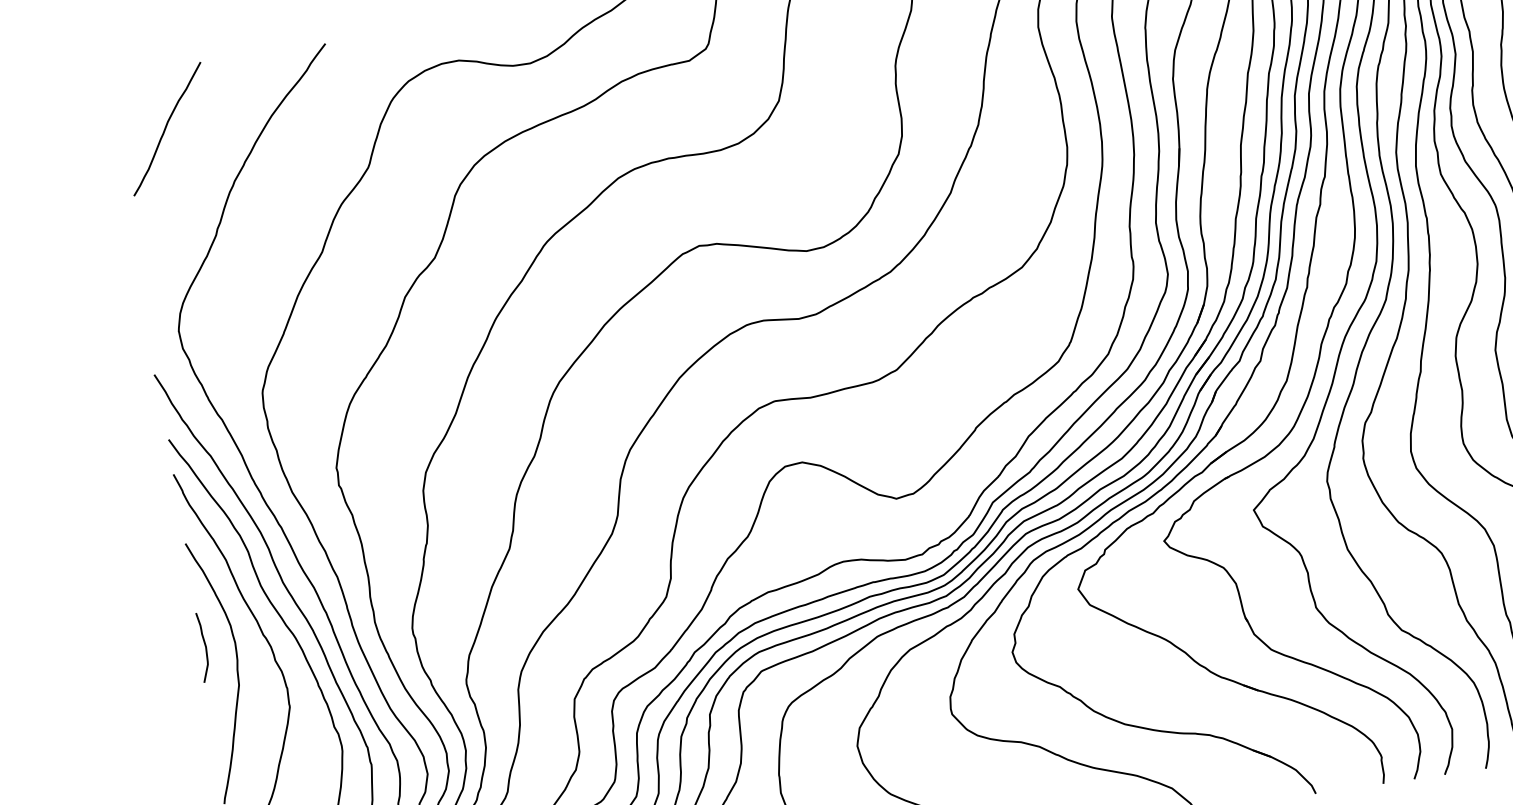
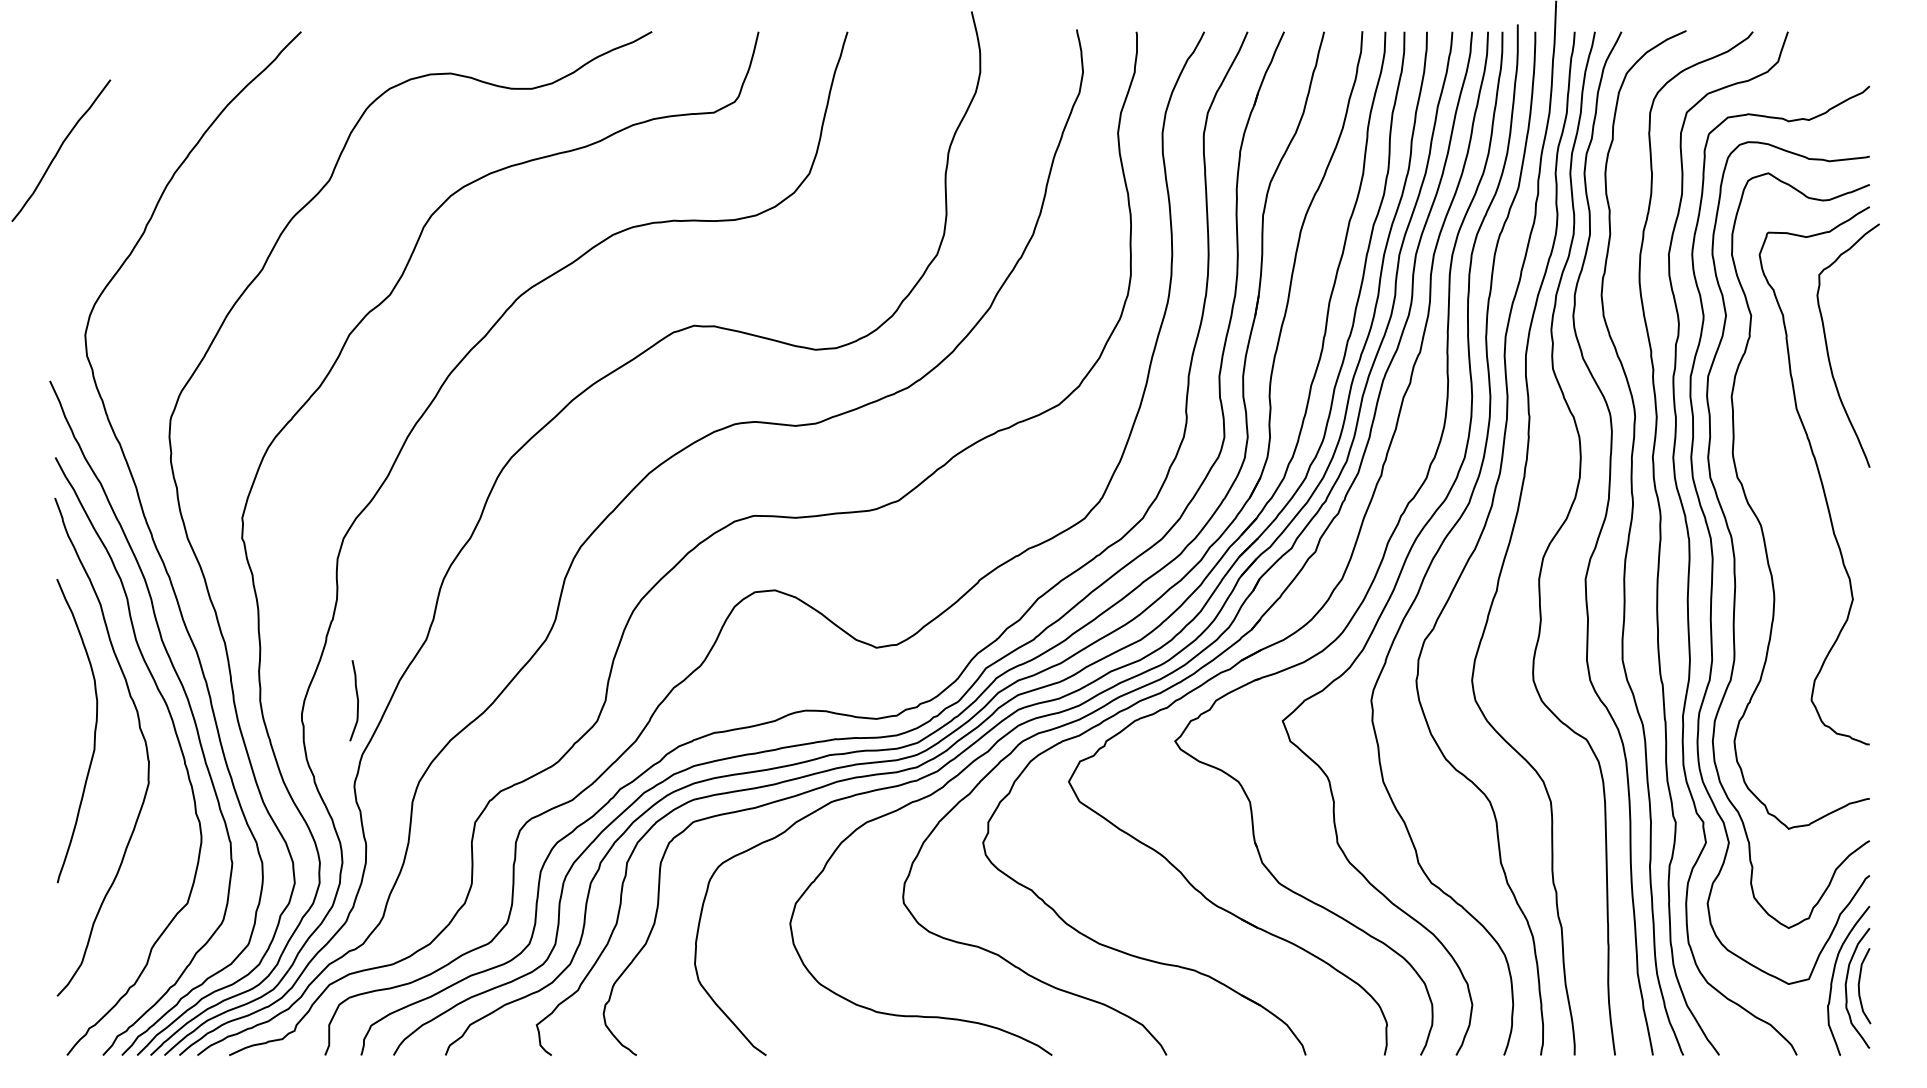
curve: (166, 128) -> (60, 149), moved
curve: (204, 645) -> (356, 698), moved

